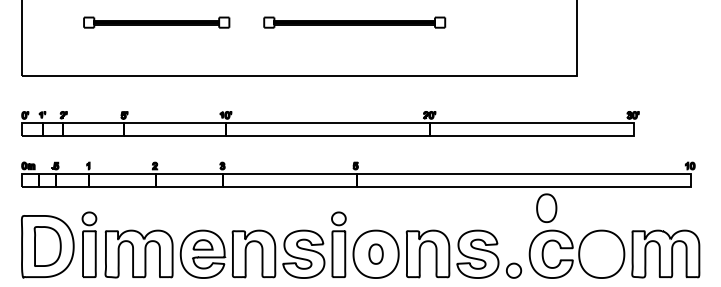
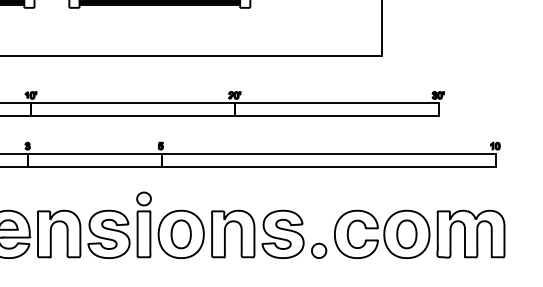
part: (546, 207) -> (406, 233), moved
part: (375, 253) -> (180, 233), size x1.43

